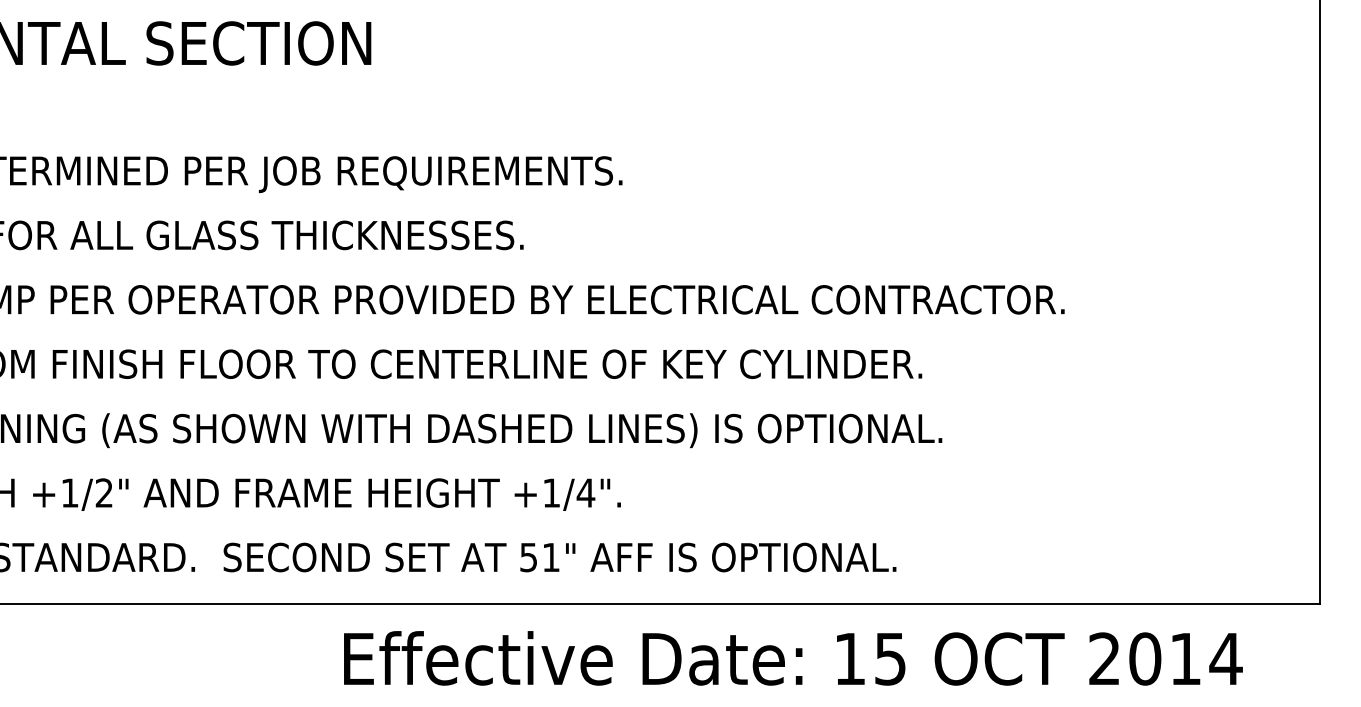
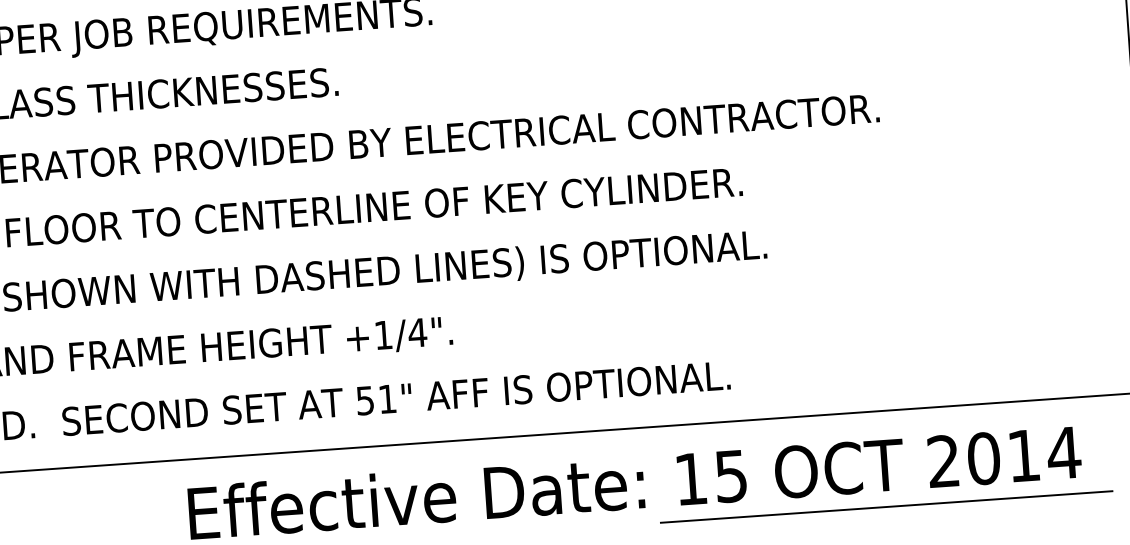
line: (1043, 700) -> (885, 506), added

